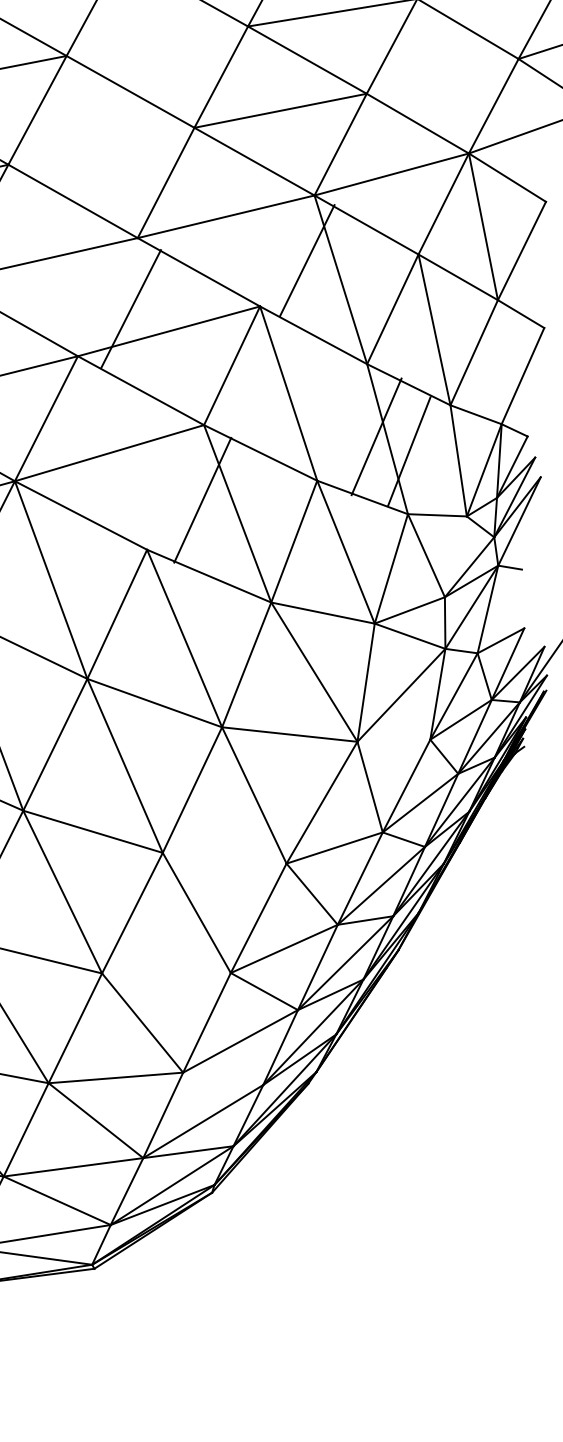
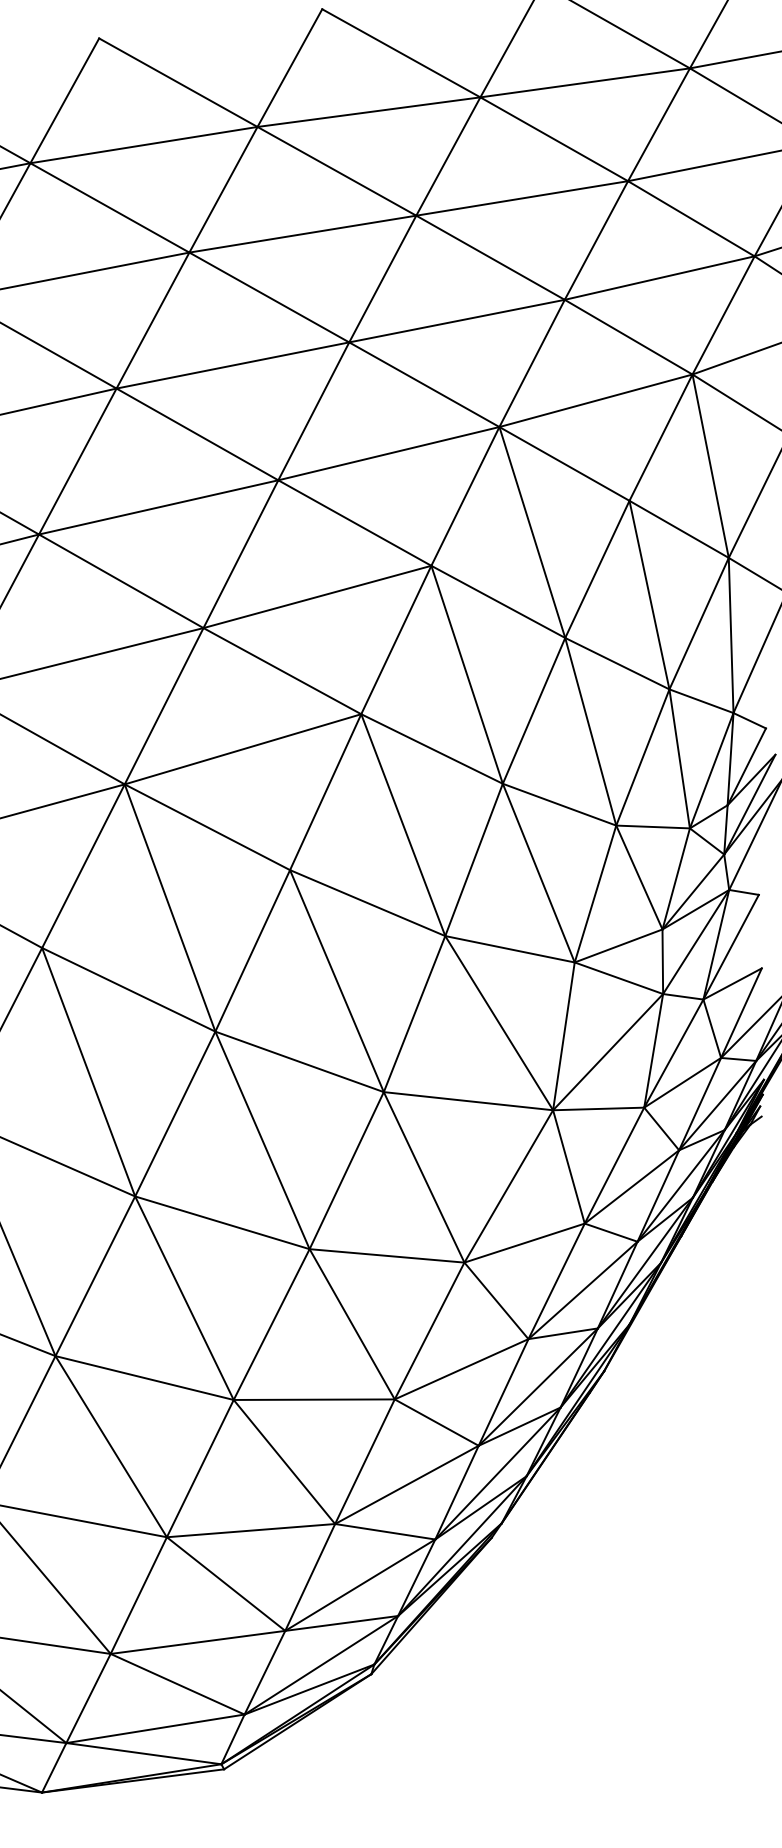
line: (157, 40) -> (302, 233), added
line: (442, 75) -> (659, 277), added
line: (101, 146) -> (232, 365), added
line: (307, 260) -> (465, 496), moved
line: (130, 309) -> (240, 554), moved
line: (499, 362) -> (730, 635), added
line: (376, 436) -> (533, 710), moved
line: (408, 451) -> (642, 757), moved
line: (202, 500) -> (325, 792), moved
line: (455, 556) -> (675, 878), added
line: (499, 610) -> (730, 946), added
line: (393, 740) -> (598, 1108), added
line: (224, 857) -> (386, 1255), added
line: (165, 973) -> (313, 1399), added
line: (223, 1078) -> (385, 1531), added

